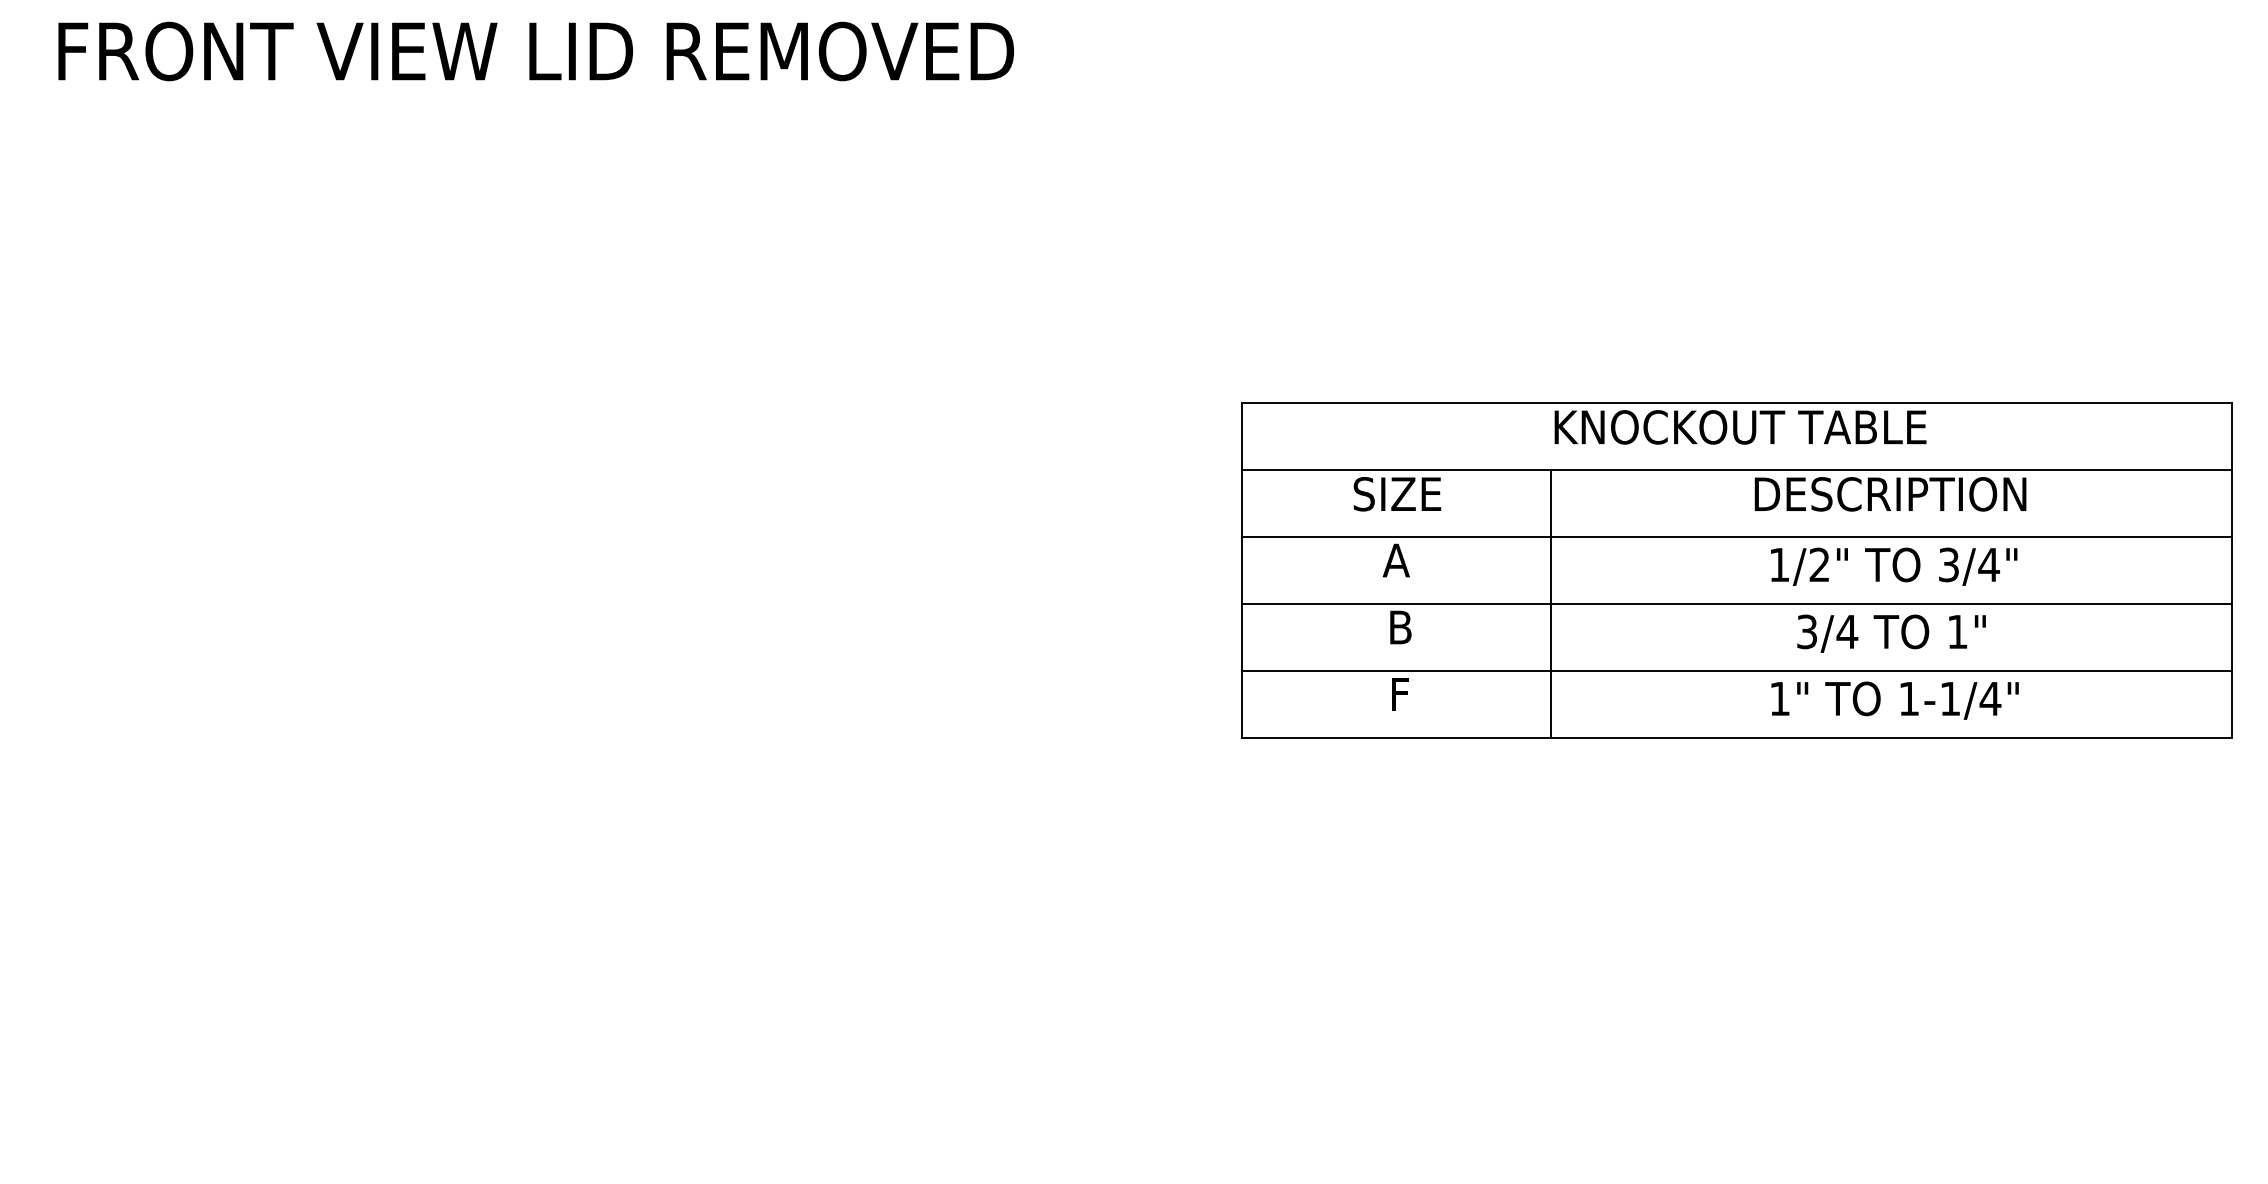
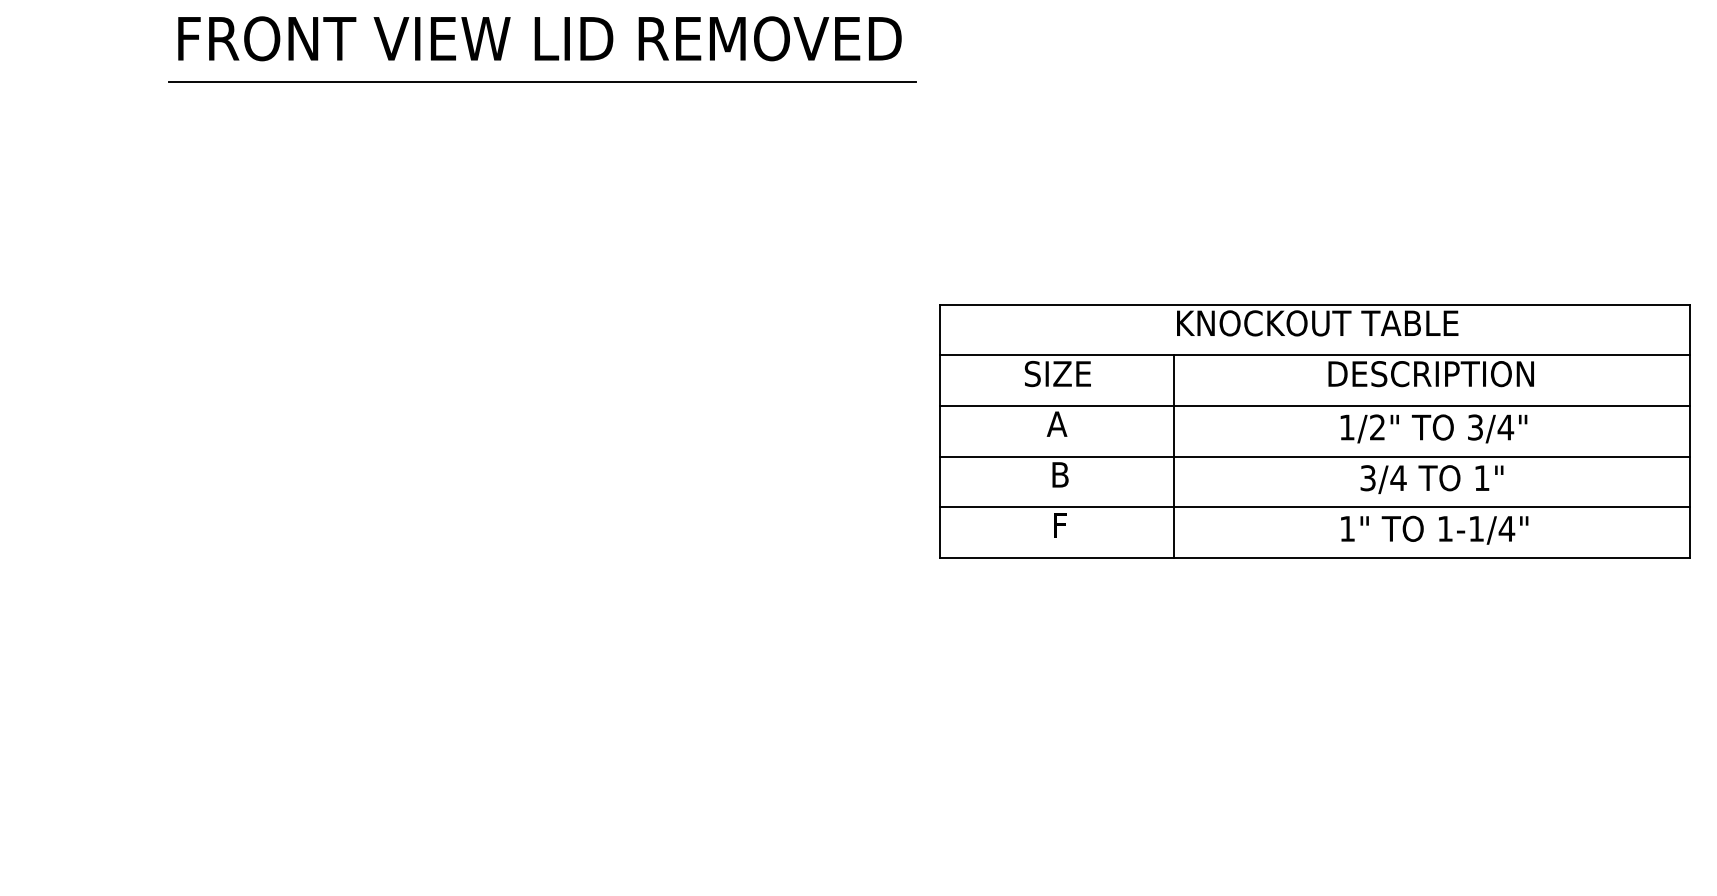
text: (535, 51) -> (539, 38), moved
line: (716, 107) -> (542, 81), added

